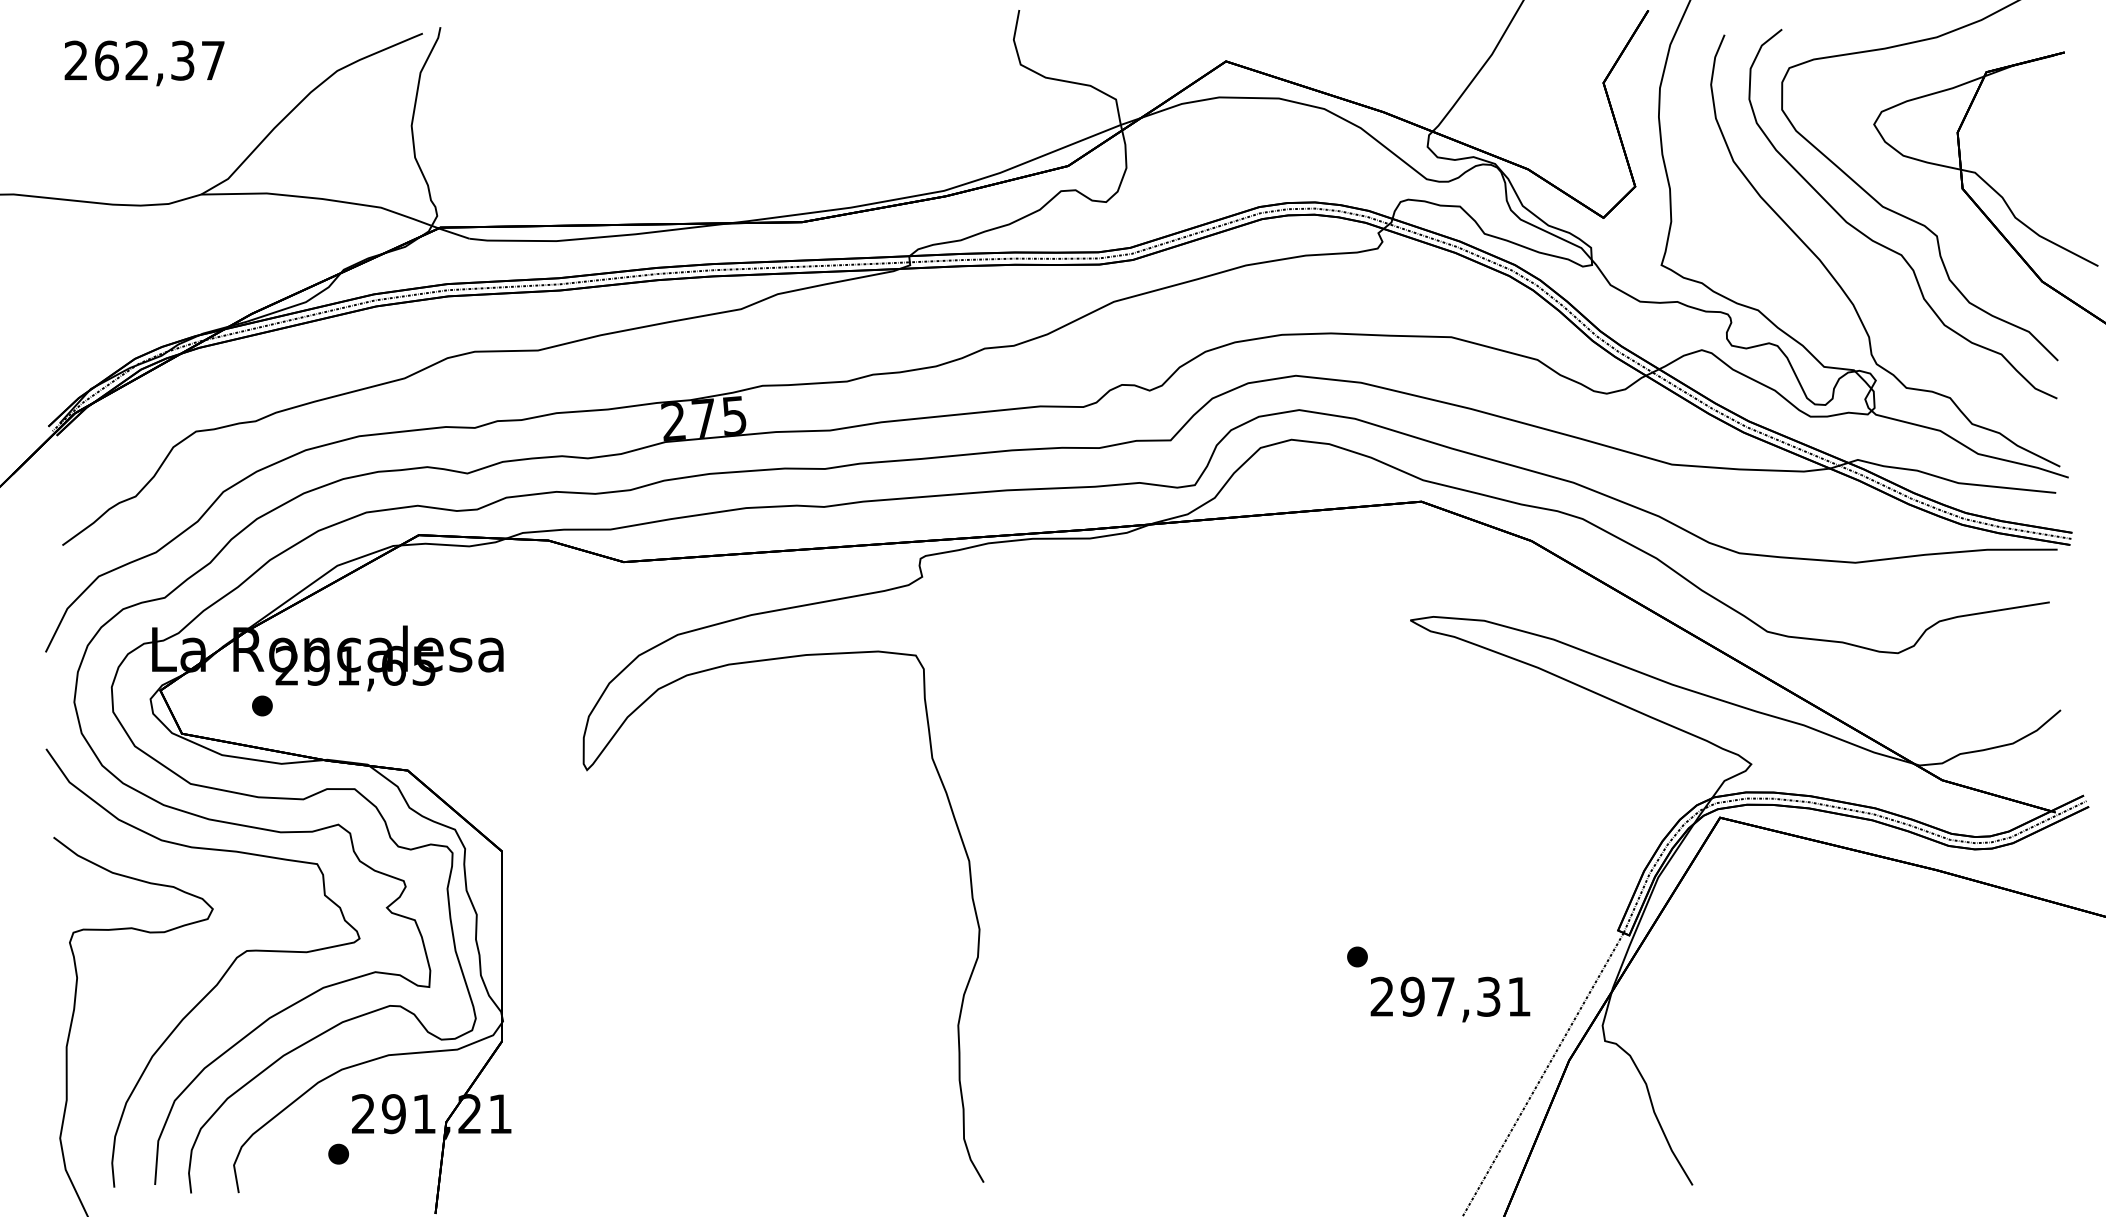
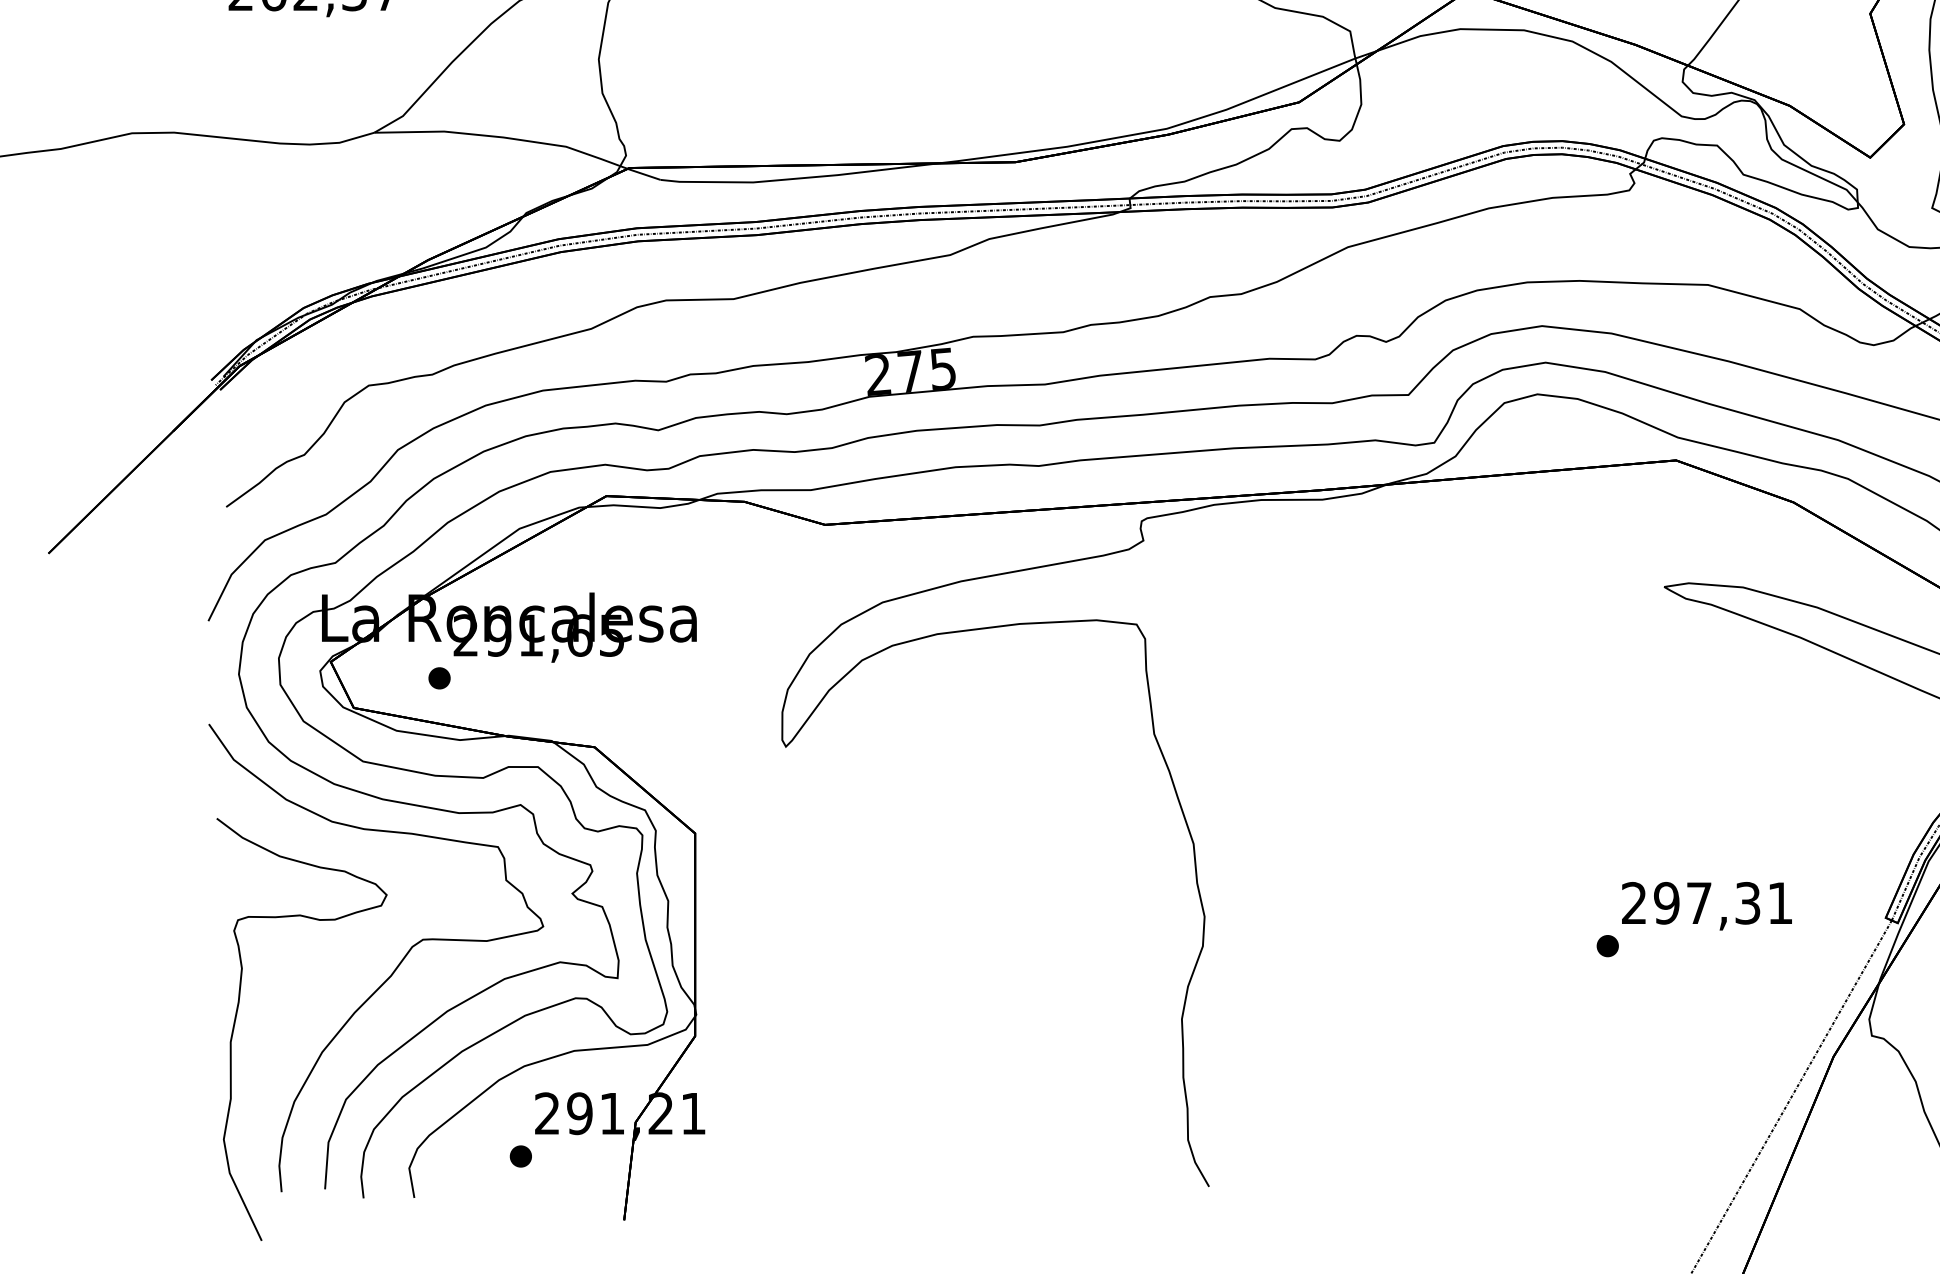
text: (1450, 999) -> (1707, 906), moved

